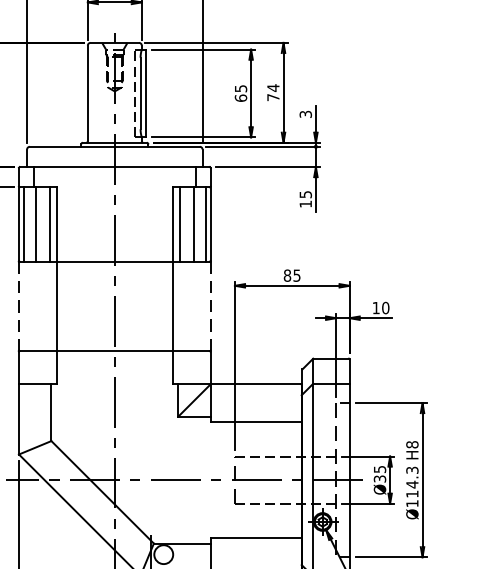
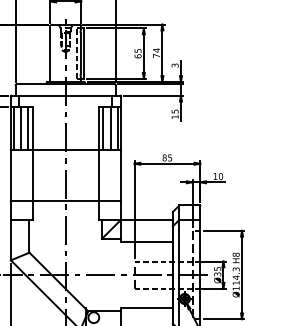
line: (210, 306) -> (120, 175), dashed -> solid
line: (18, 308) -> (10, 176), dashed -> solid

